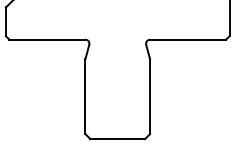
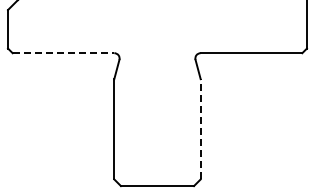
line: (47, 39) -> (63, 53), solid -> dashed
line: (149, 96) -> (200, 128), solid -> dashed

